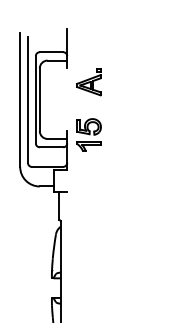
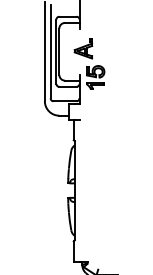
part: (88, 81) -> (83, 48), moved

